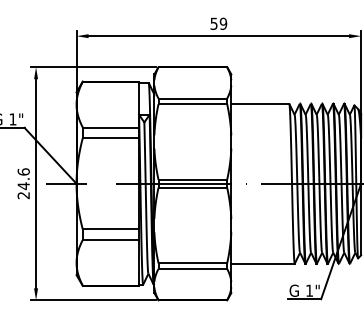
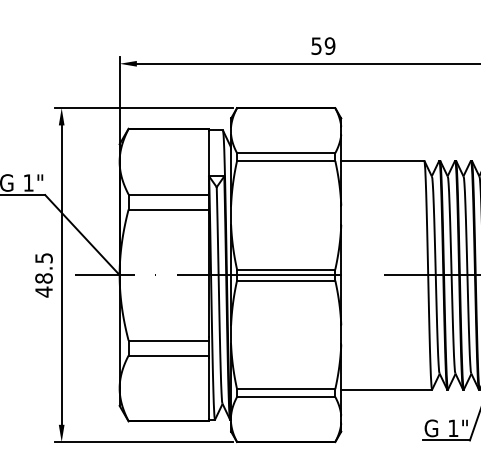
text: (23, 183) -> (43, 274), 24.6 -> 48.5

